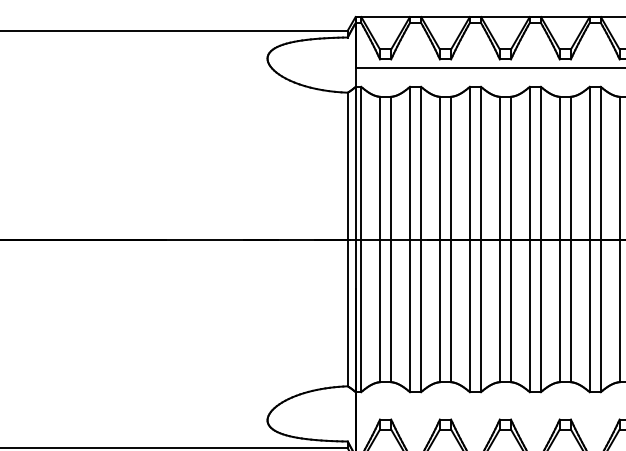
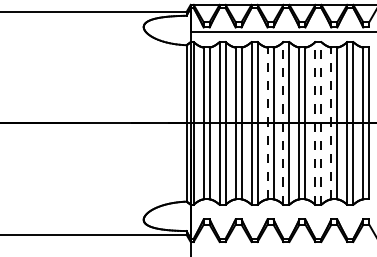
line: (499, 237) -> (267, 122), solid -> dashed
line: (529, 237) -> (283, 122), solid -> dashed
line: (589, 237) -> (315, 122), solid -> dashed
line: (601, 237) -> (321, 122), solid -> dashed
line: (619, 237) -> (331, 122), solid -> dashed

